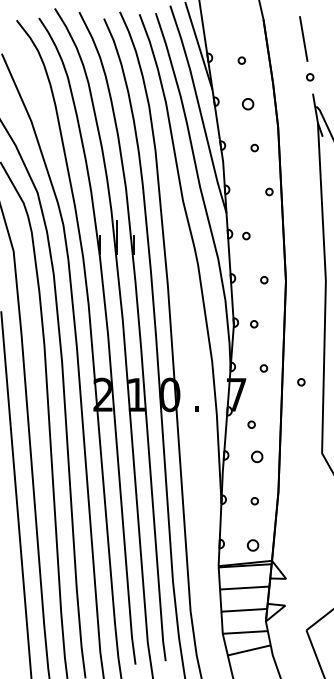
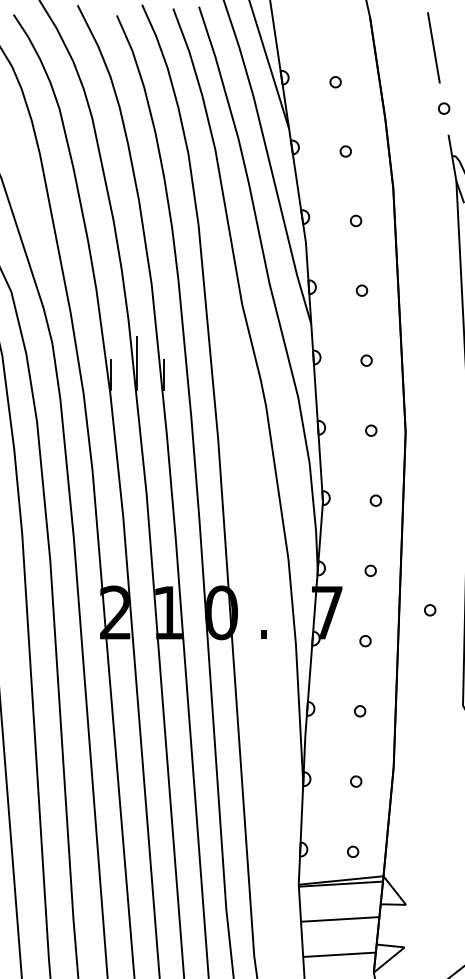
part: (248, 104) -> (346, 151), size x0.62
part: (269, 191) -> (362, 289), moved
part: (246, 235) -> (366, 359), moved
part: (254, 324) -> (376, 501), moved
circle: (301, 382) -> (430, 610), moved
part: (251, 424) -> (365, 640), moved
part: (257, 456) -> (360, 710), size x0.62
part: (252, 545) -> (352, 851), size x0.62

